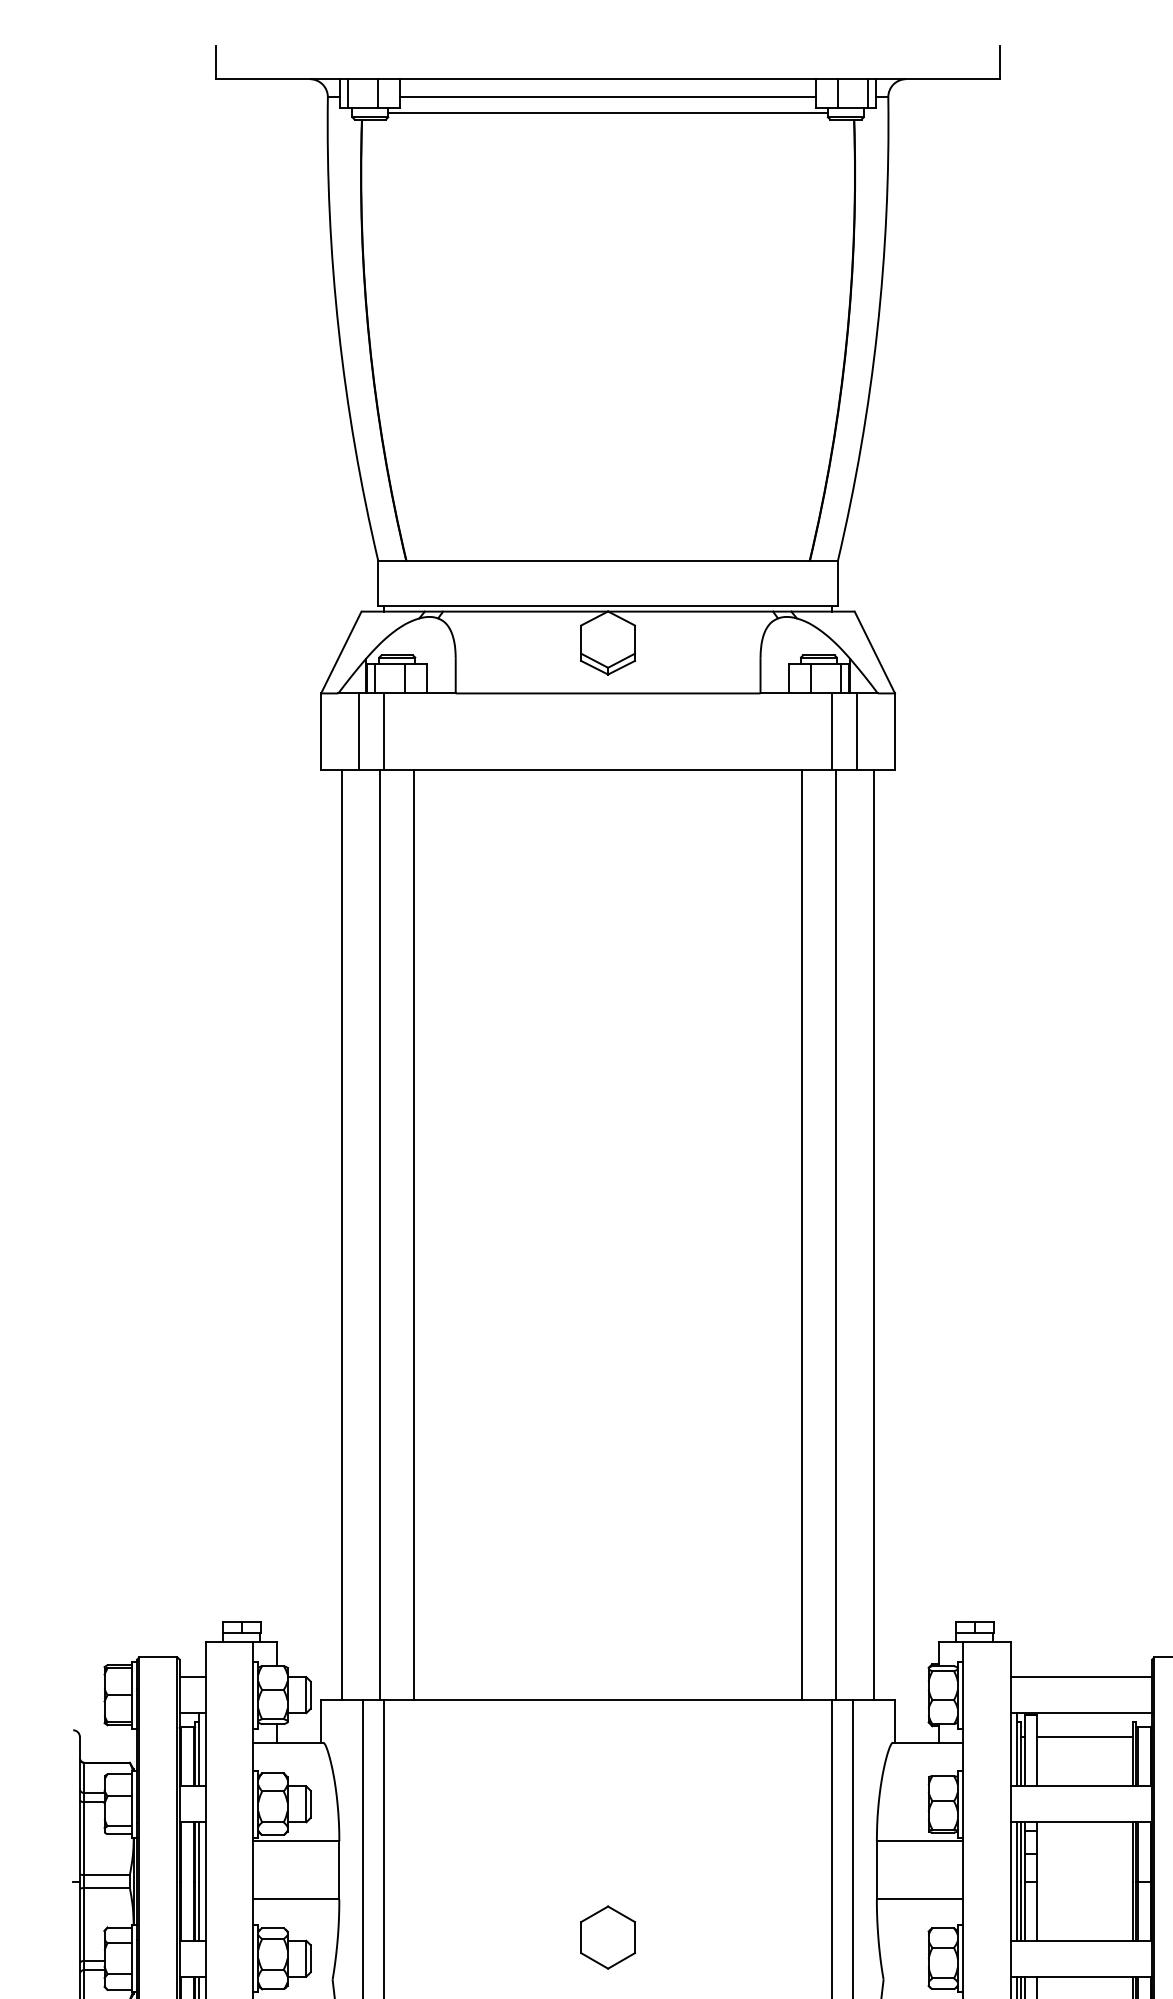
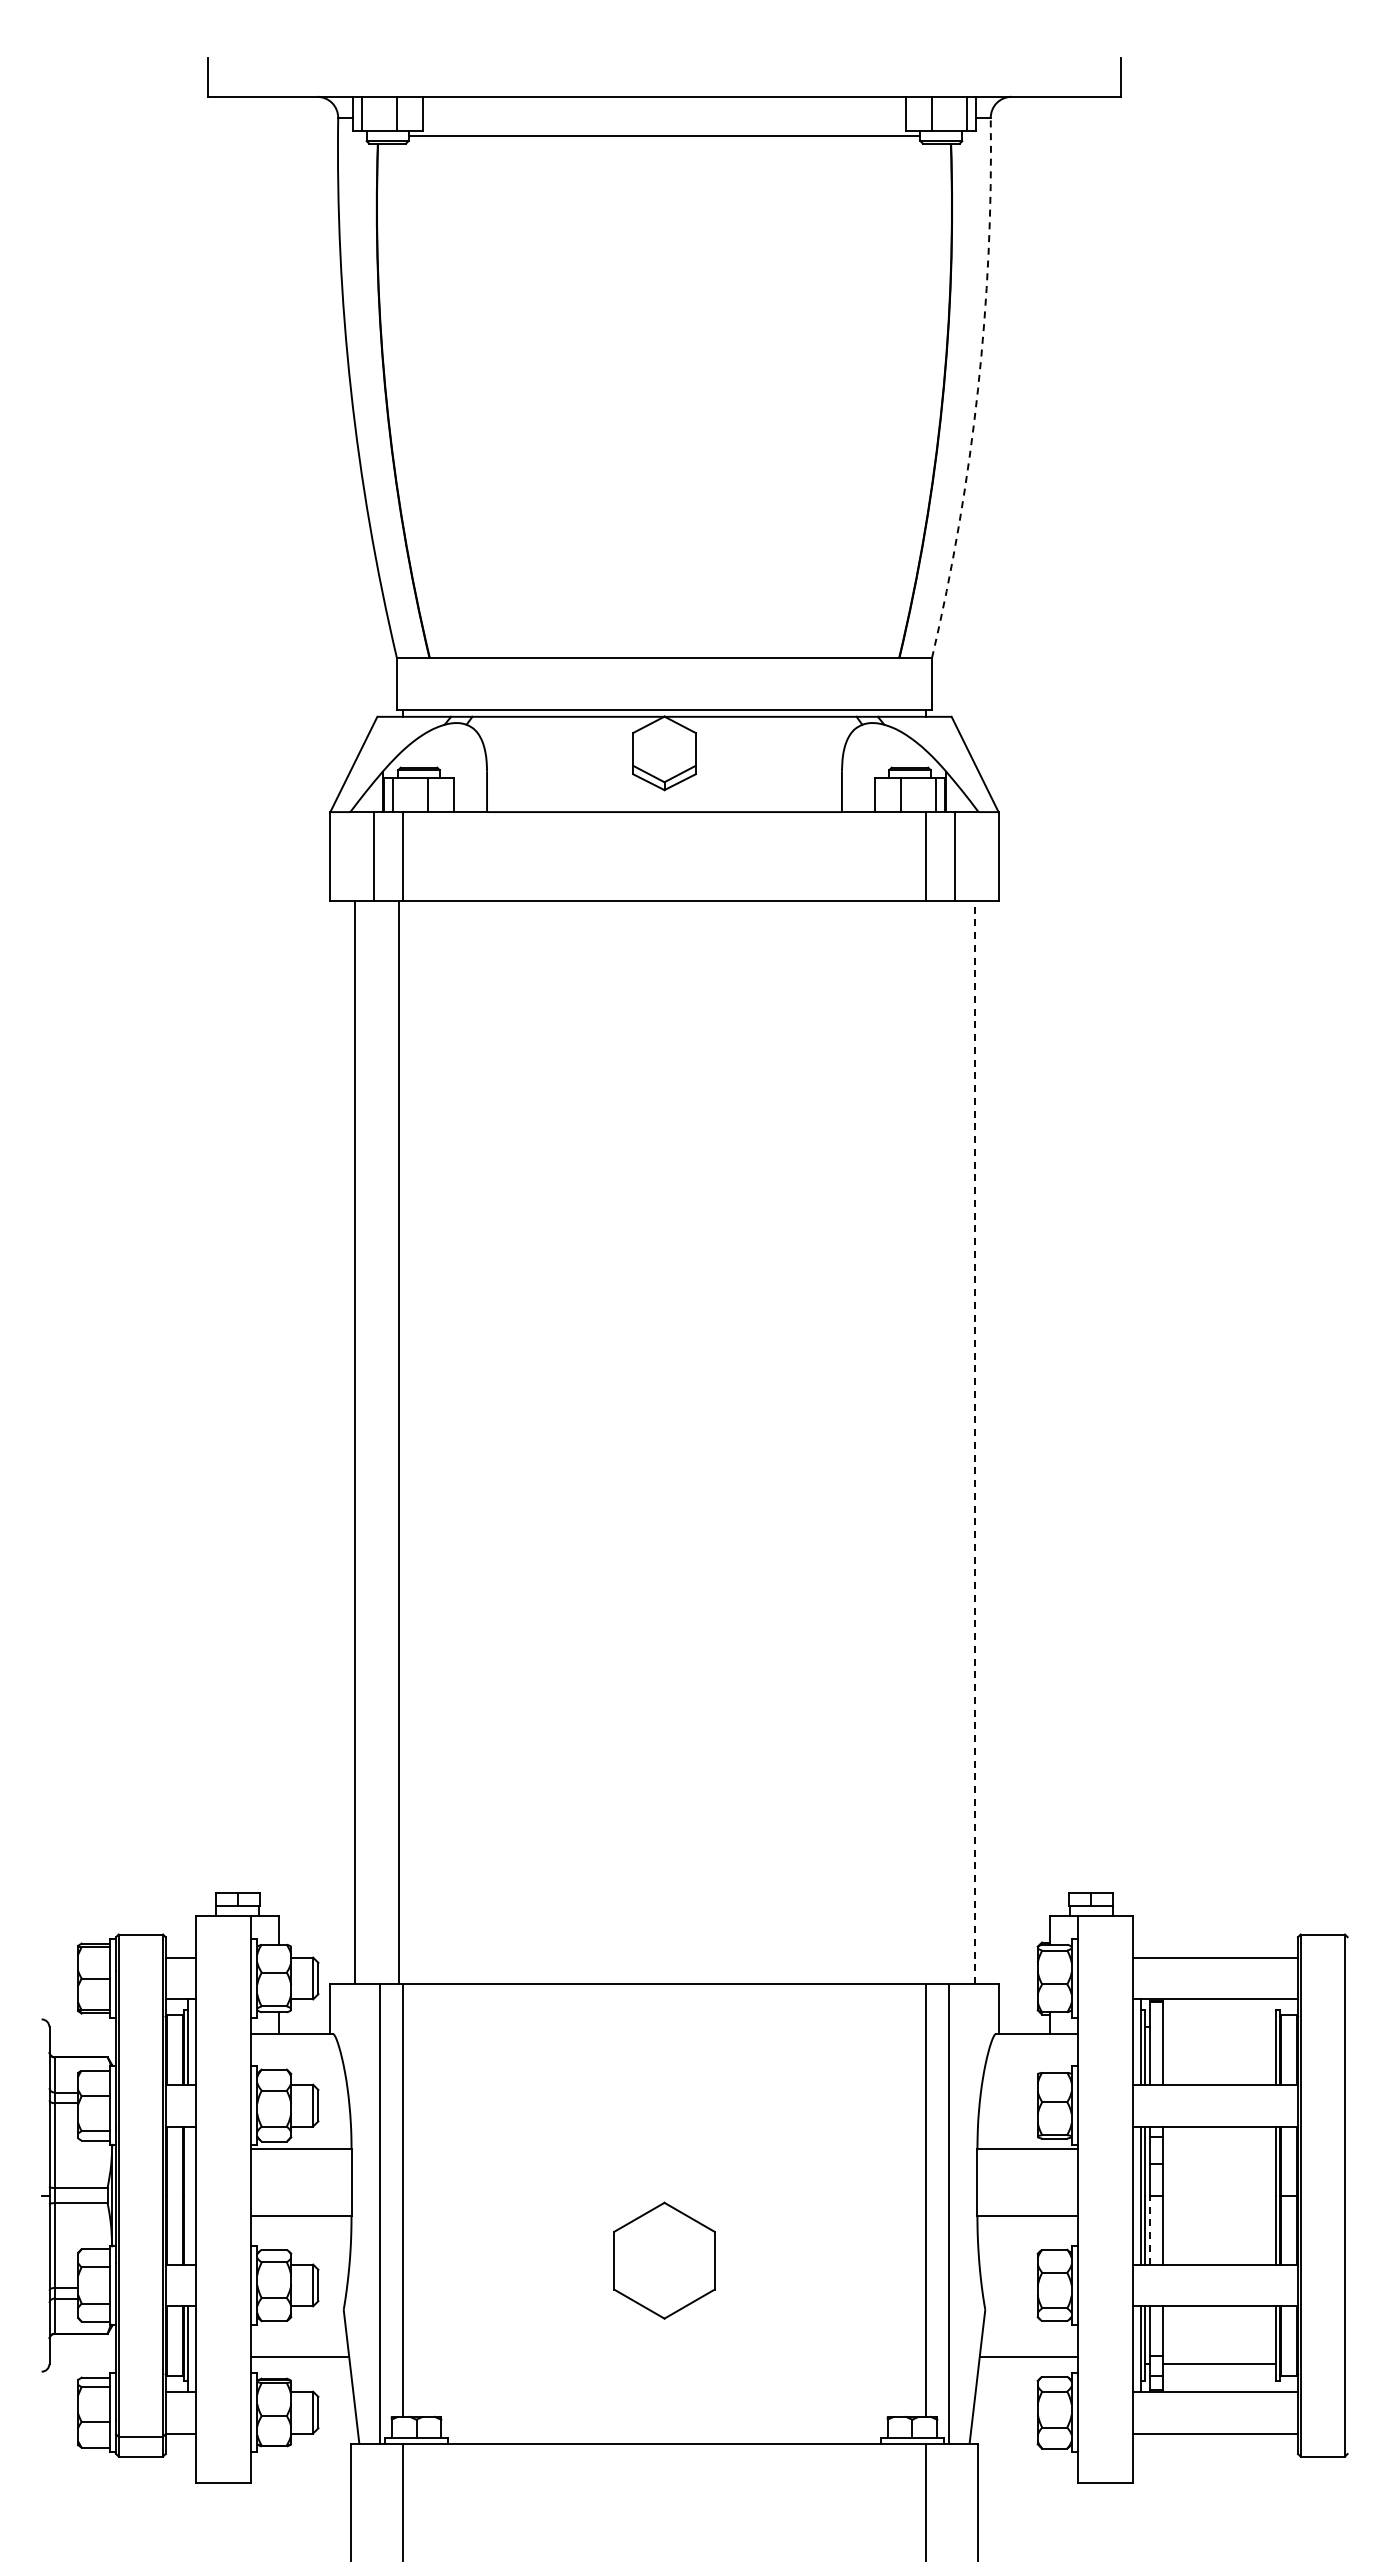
line: (608, 97) -> (664, 118), removed
arc: (876, 330) -> (977, 389), solid -> dashed
line: (414, 1234) -> (438, 1442), removed
line: (802, 1234) -> (890, 1442), removed
line: (835, 1234) -> (929, 1442), removed
line: (874, 1234) -> (974, 1442), solid -> dashed
line: (1084, 1737) -> (1219, 2027), removed
line: (199, 1881) -> (188, 2195), removed
line: (1025, 1911) -> (1150, 2230), solid -> dashed
part: (608, 1937) -> (664, 2260), size x1.6

